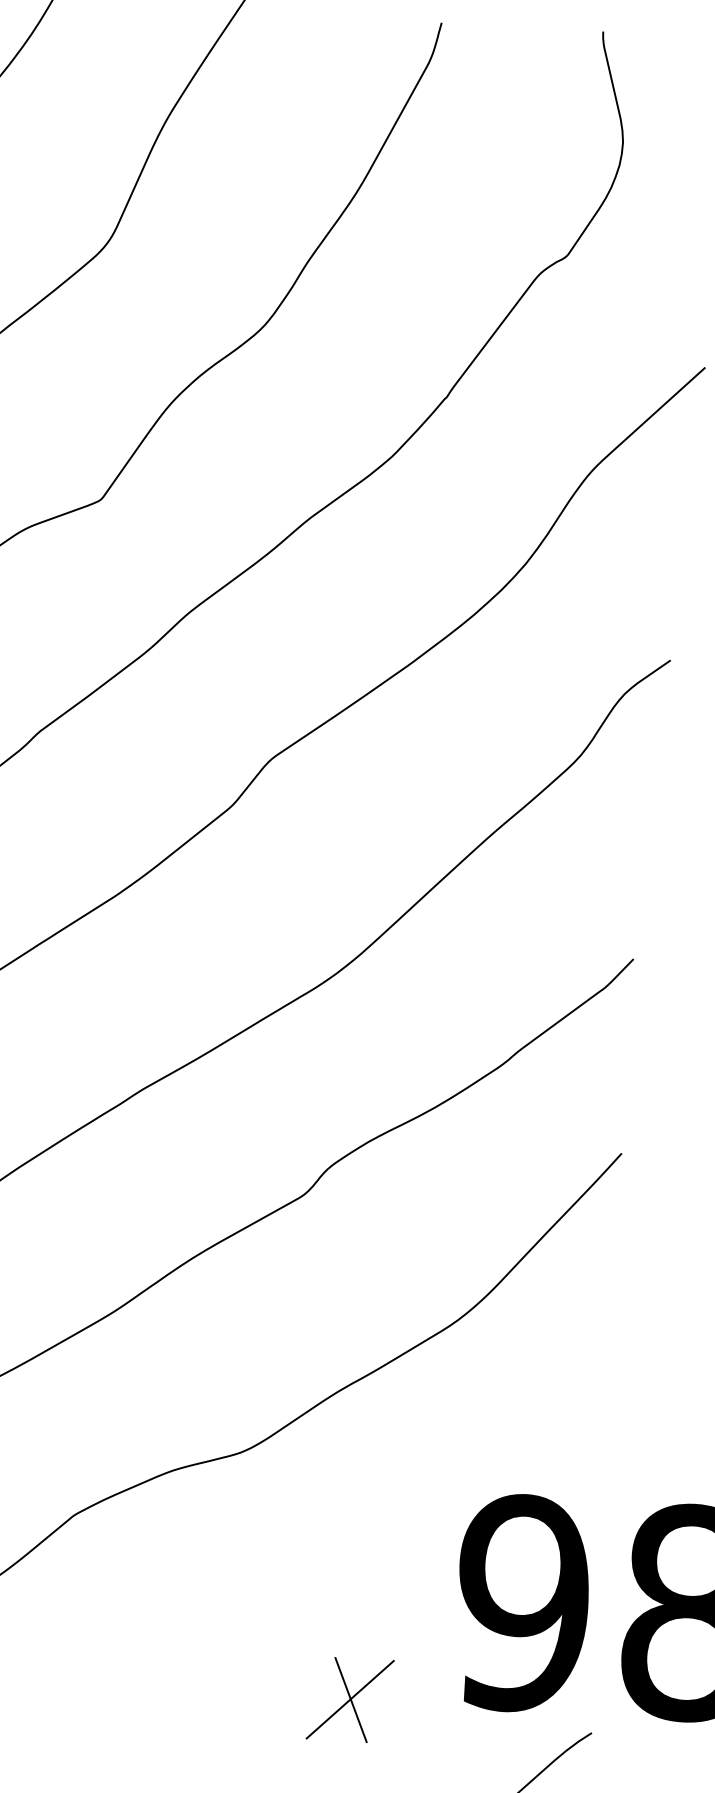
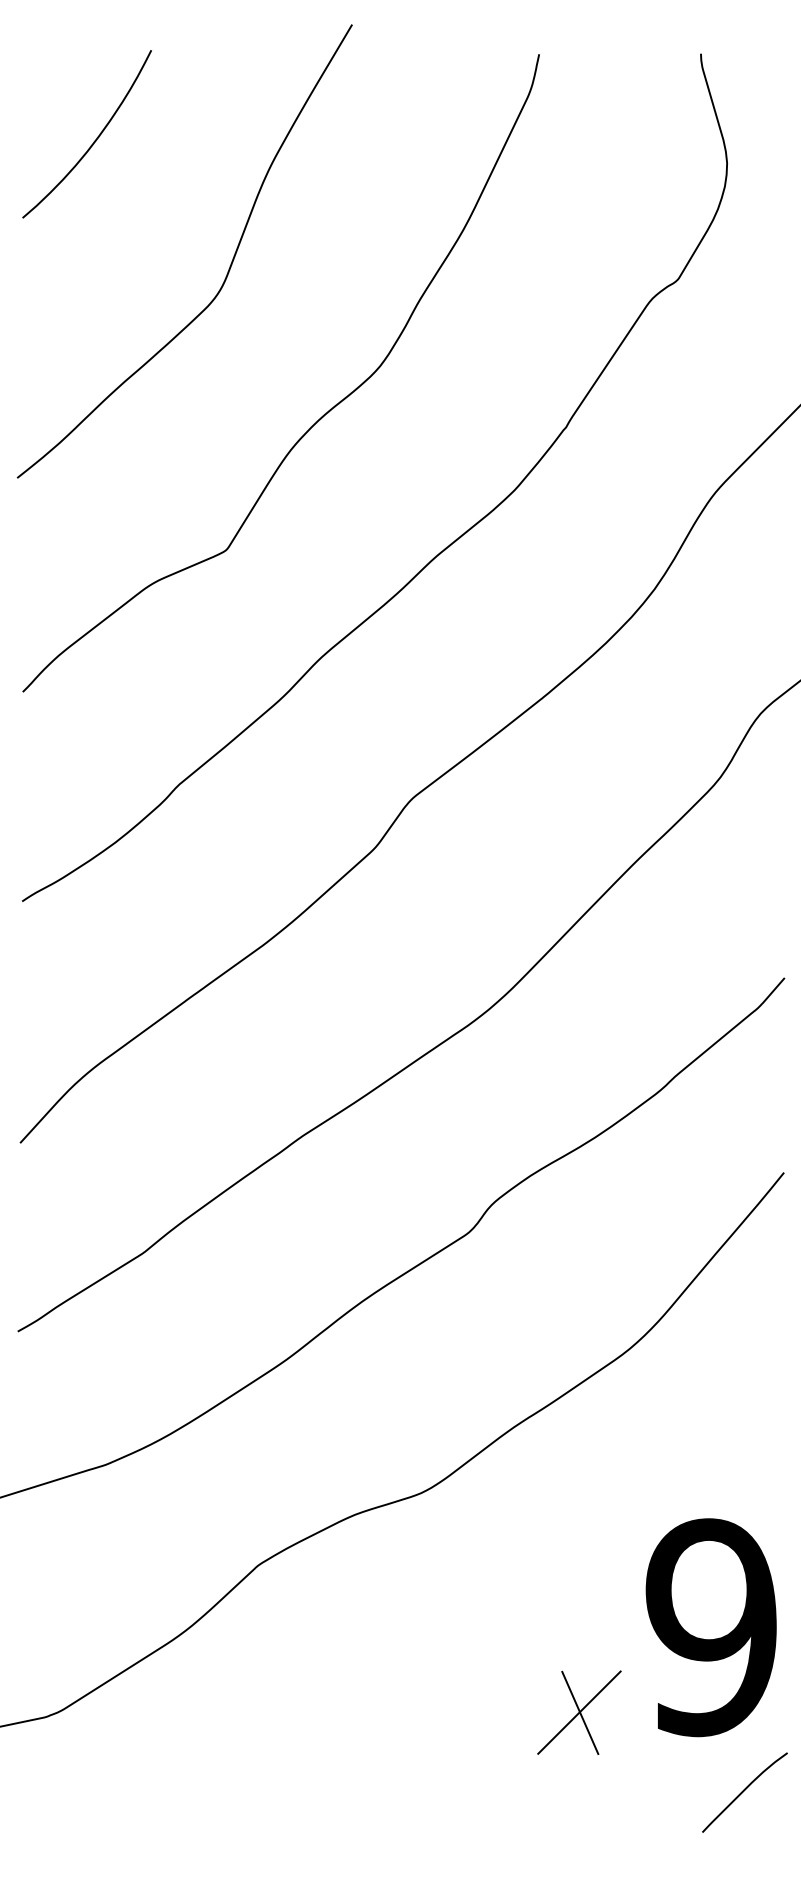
part: (350, 1699) -> (579, 1712), moved

